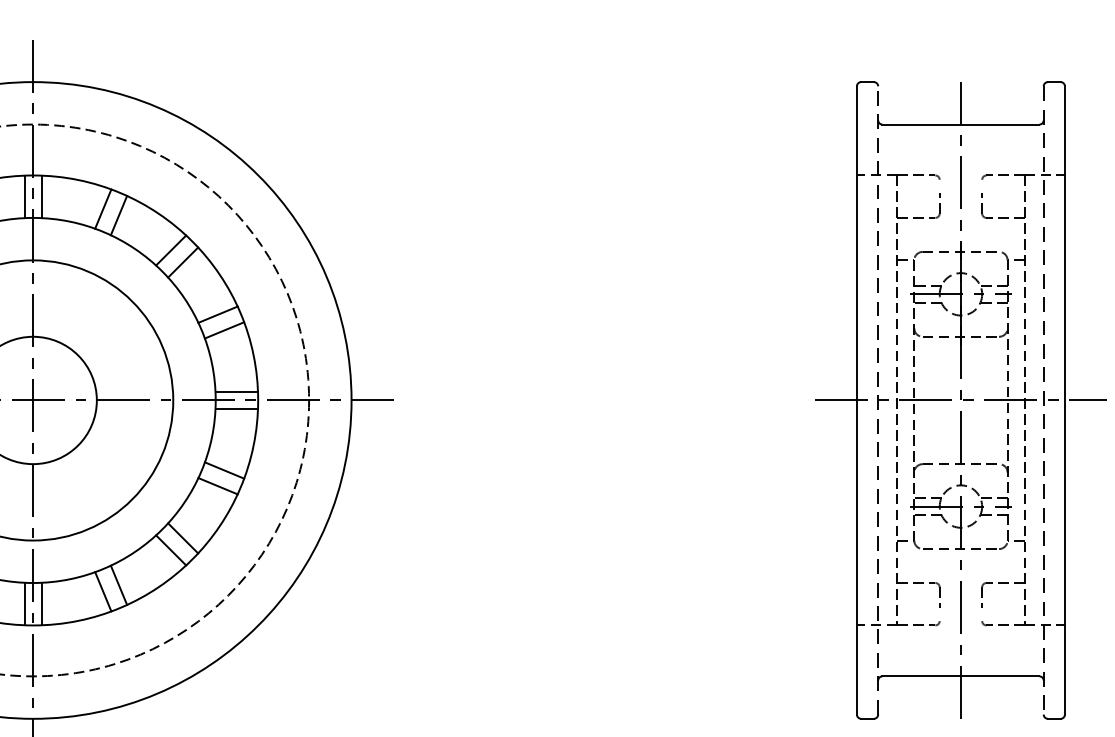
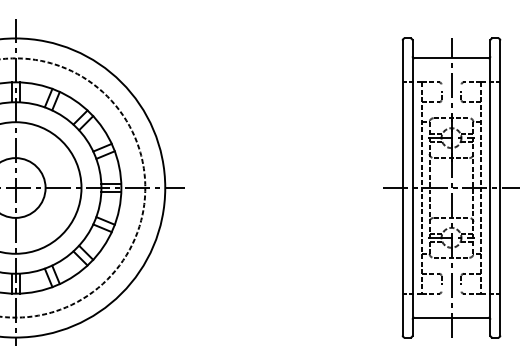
line: (877, 401) -> (412, 188), dashed -> solid
line: (1043, 401) -> (490, 188), dashed -> solid

